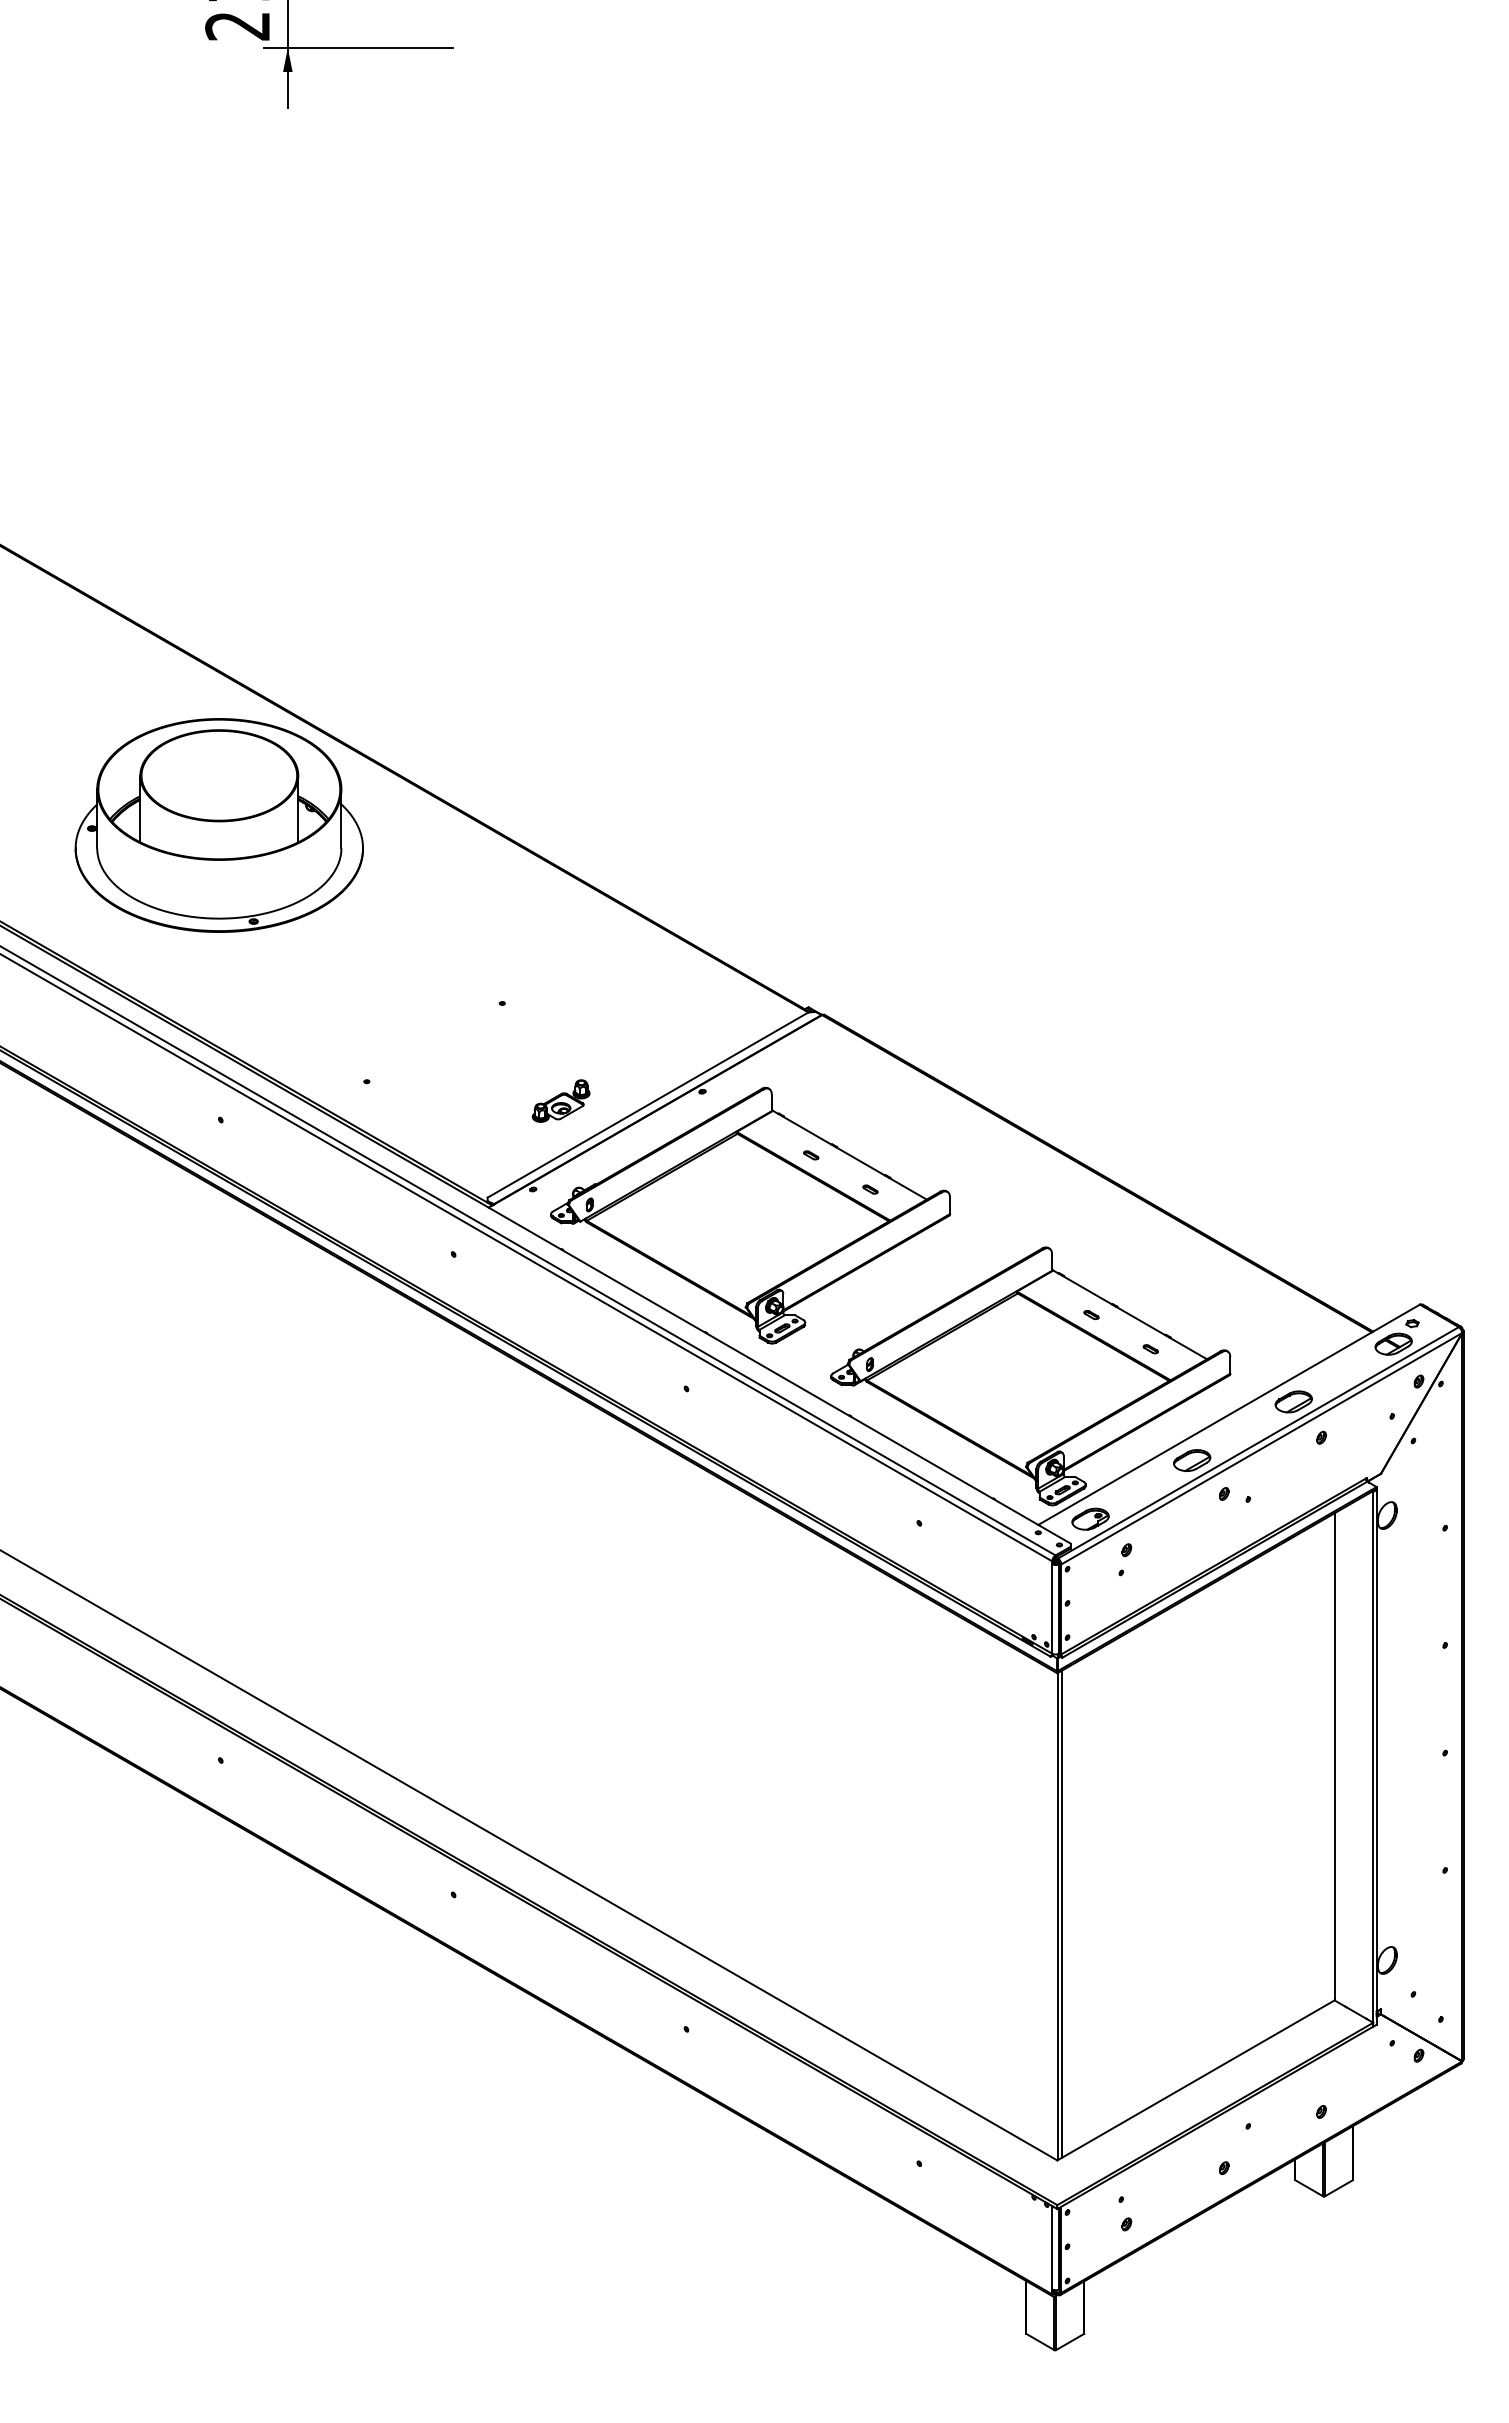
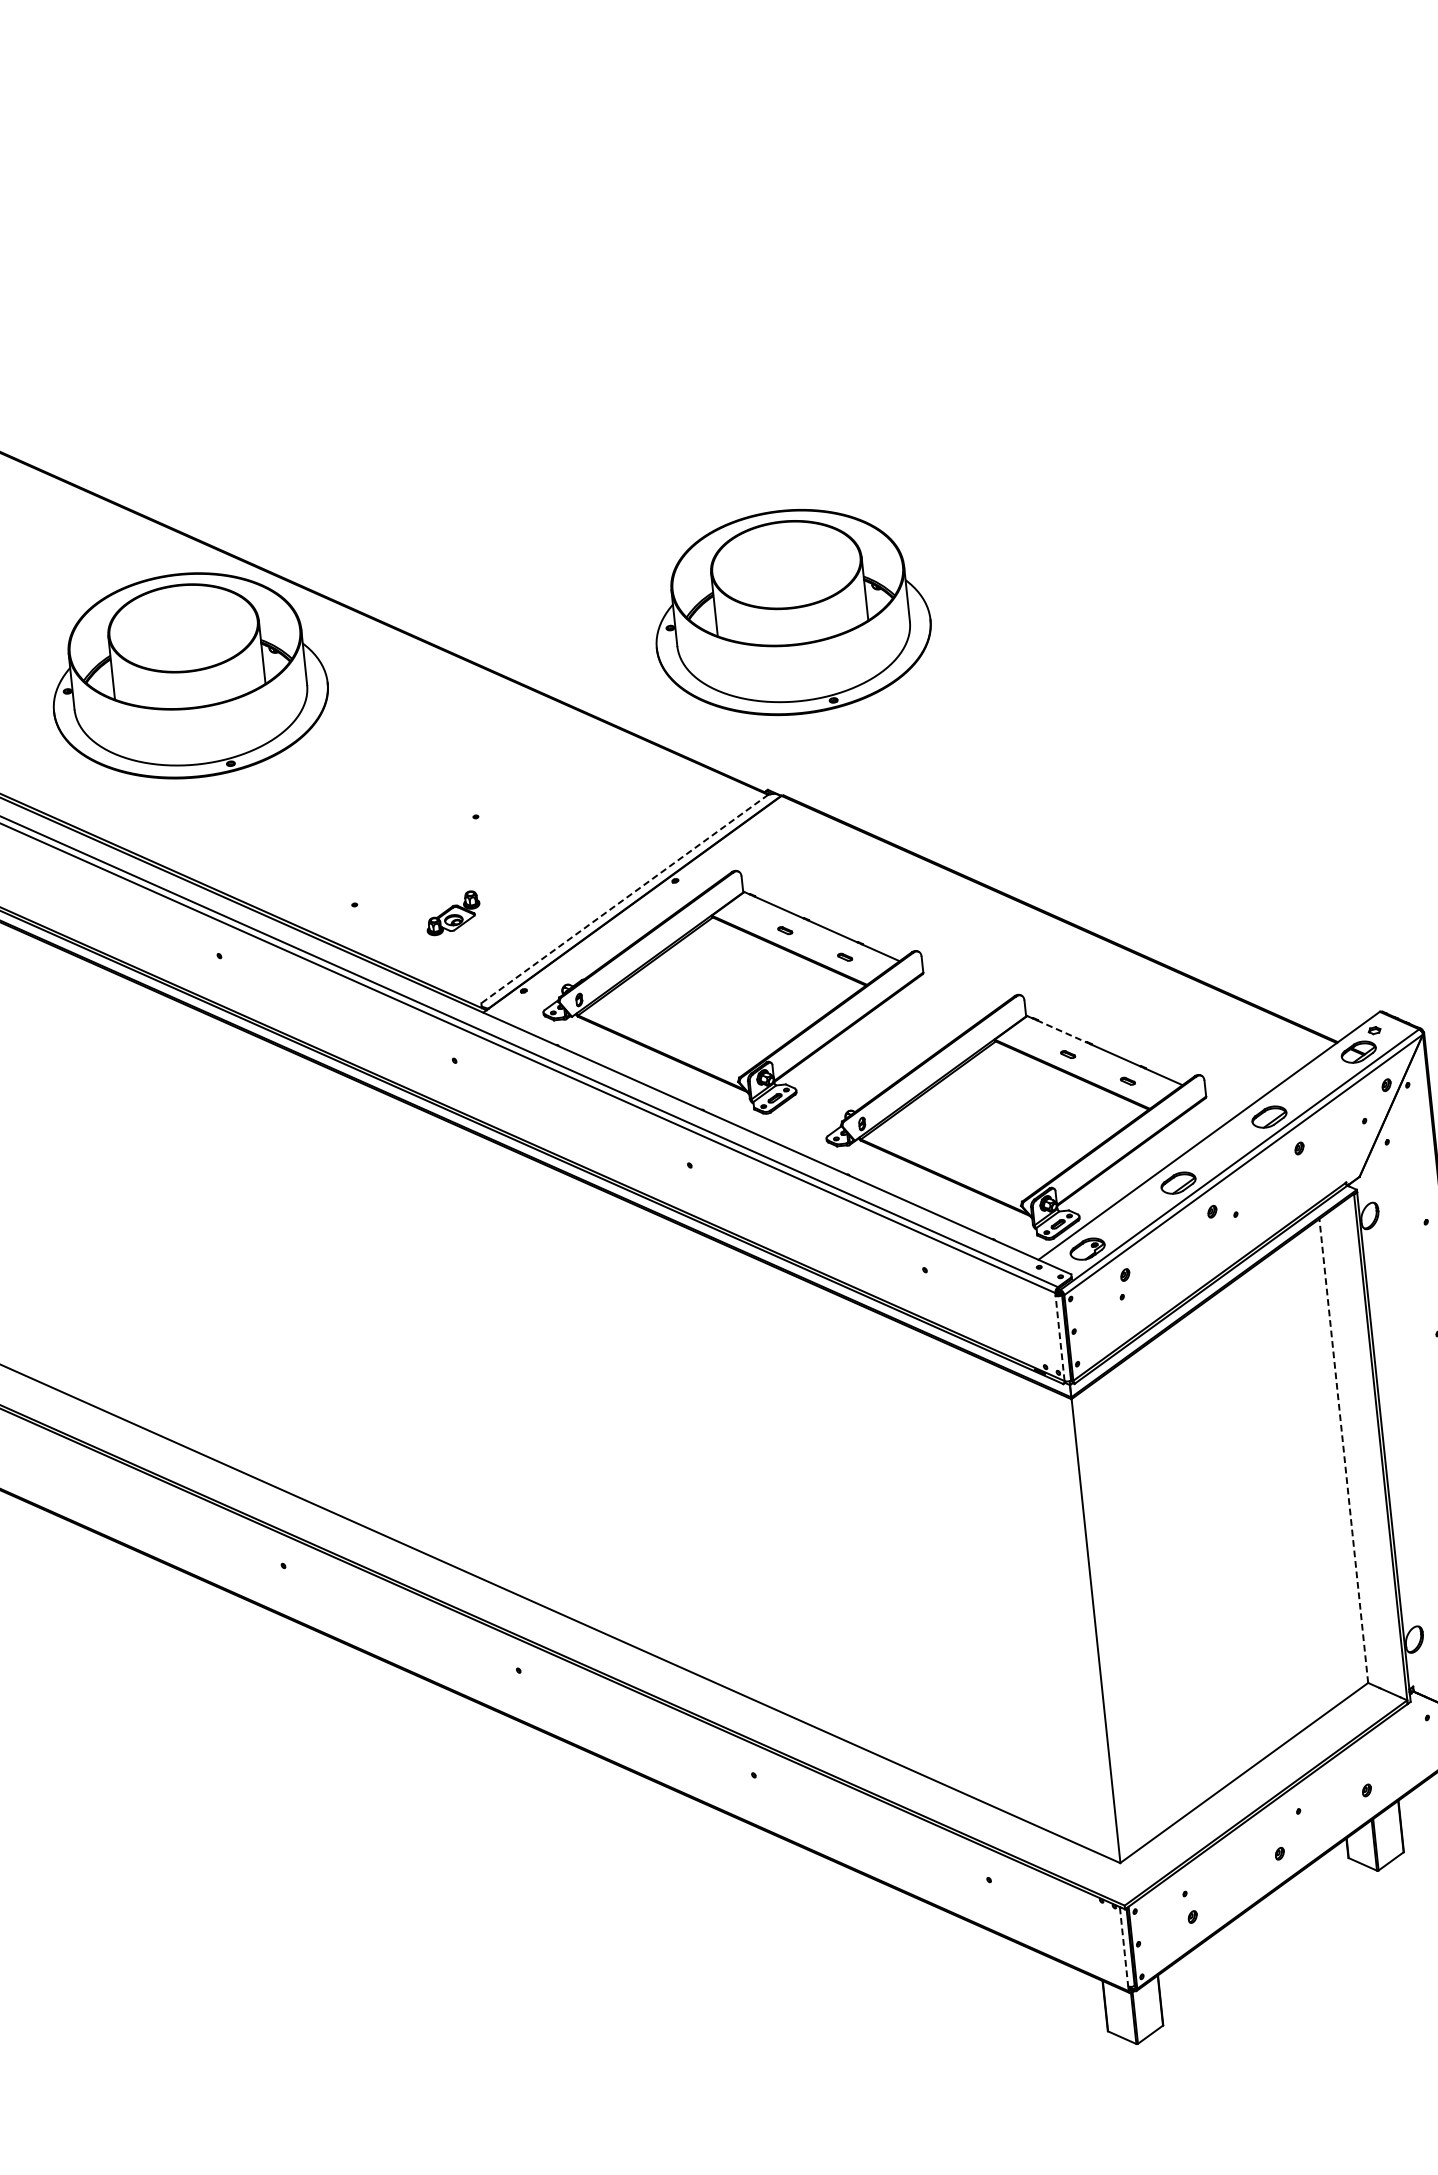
part: (851, 825) -> (790, 612), added
part: (560, 1100) -> (452, 912), moved
line: (647, 1105) -> (624, 899), solid -> dashed
line: (1087, 1290) -> (1061, 1031), solid -> dashed
line: (1052, 1608) -> (1060, 1337), solid -> dashed
line: (1334, 1756) -> (1343, 1450), solid -> dashed
line: (1061, 1913) -> (1099, 1627), removed
line: (1052, 2248) -> (1124, 1947), solid -> dashed

